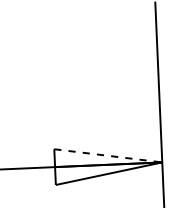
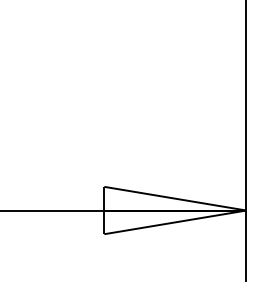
line: (108, 155) -> (175, 198), dashed -> solid

